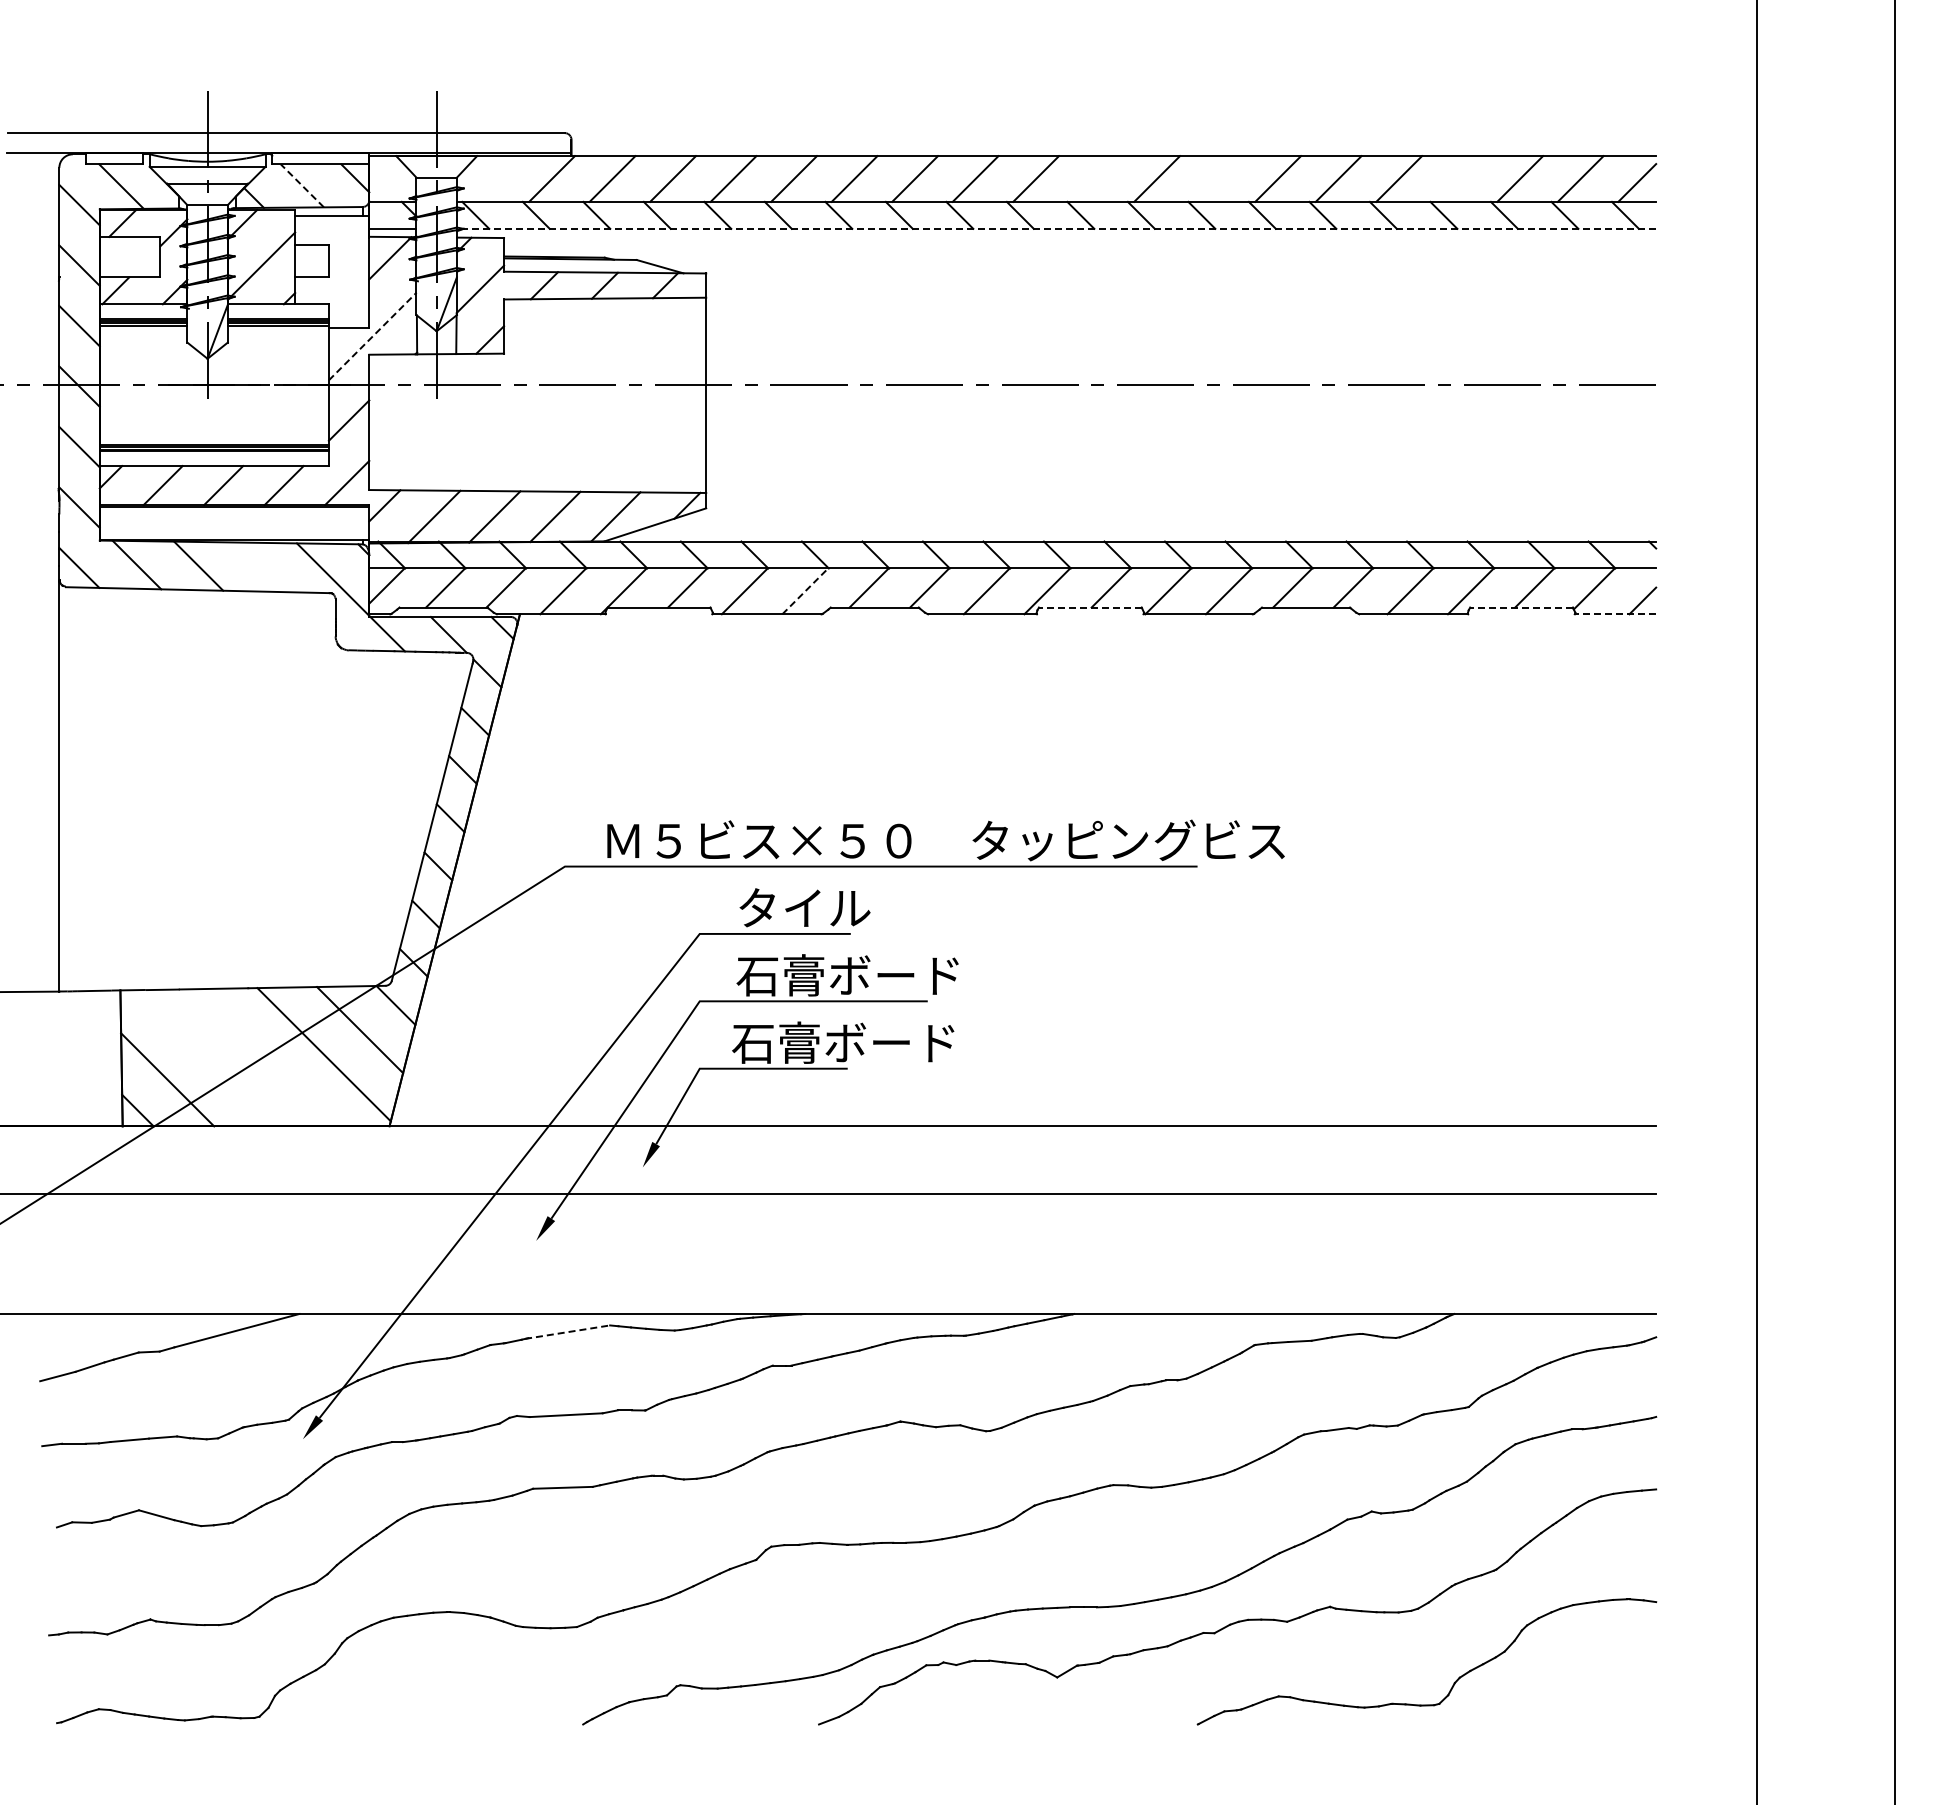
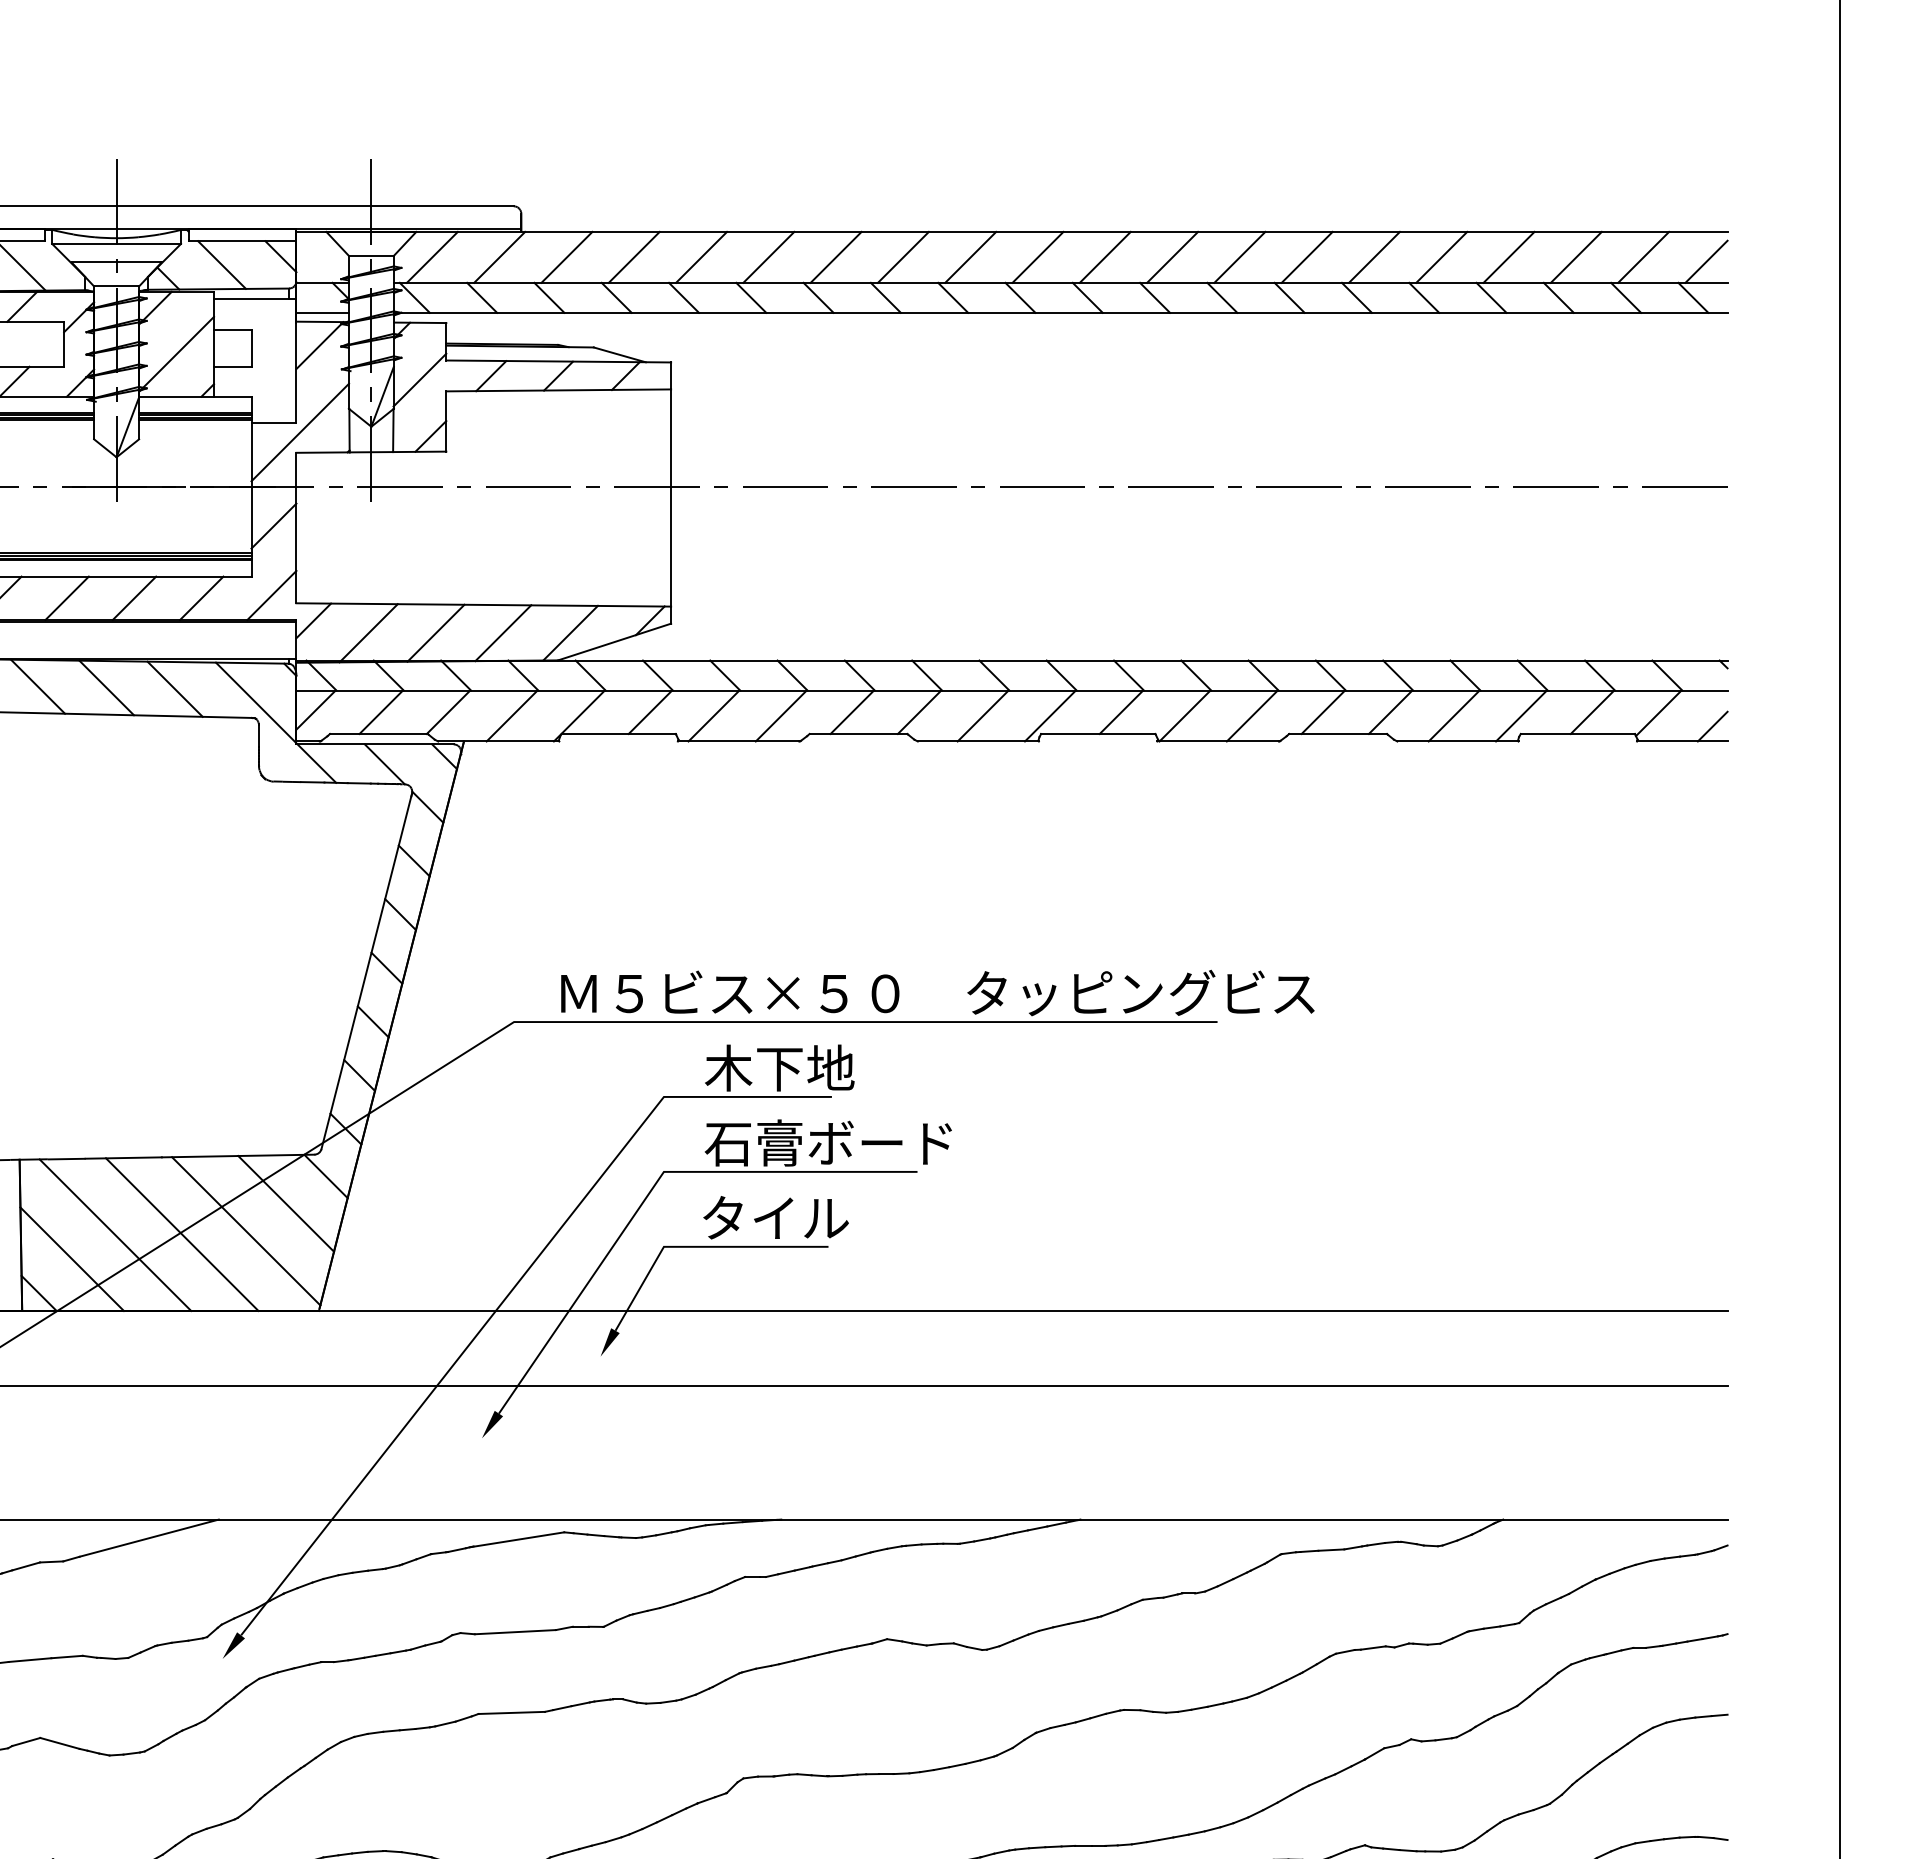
line: (491, 178) -> (432, 256), added
line: (1096, 178) -> (1105, 256), added
line: (1217, 178) -> (1239, 256), added
line: (1459, 178) -> (1508, 256), added
line: (302, 185) -> (222, 264), dashed -> solid
line: (1056, 228) -> (1060, 312), dashed -> solid
line: (373, 336) -> (301, 432), dashed -> solid
line: (260, 567) -> (175, 689), added
line: (805, 591) -> (781, 716), dashed -> solid
line: (1089, 607) -> (1097, 733), dashed -> solid
line: (1521, 607) -> (1577, 733), dashed -> solid
line: (1615, 614) -> (1682, 741), dashed -> solid
text: (803, 907) -> (779, 1067), タイル -> 木下地
text: (843, 1042) -> (823, 1217), 石膏ボード -> タイル
line: (266, 1057) -> (182, 1234), added
line: (206, 1058) -> (115, 1235), added
line: (568, 1332) -> (517, 1540), dashed -> solid

